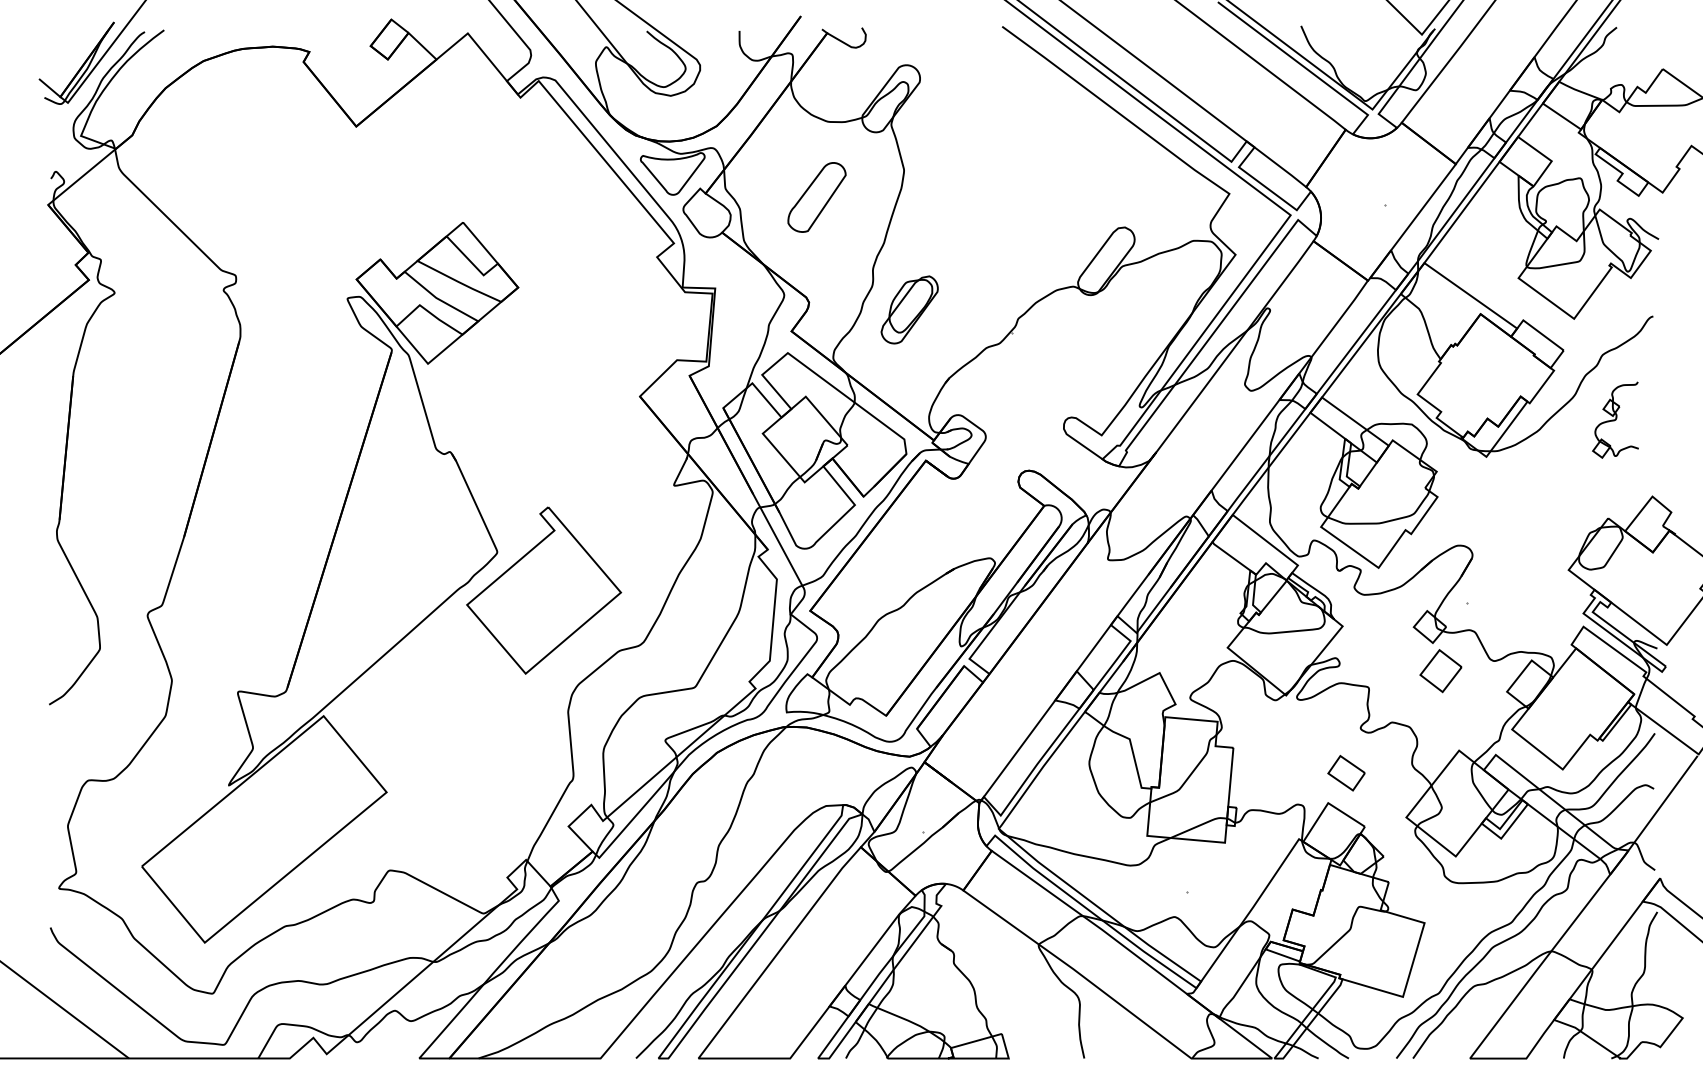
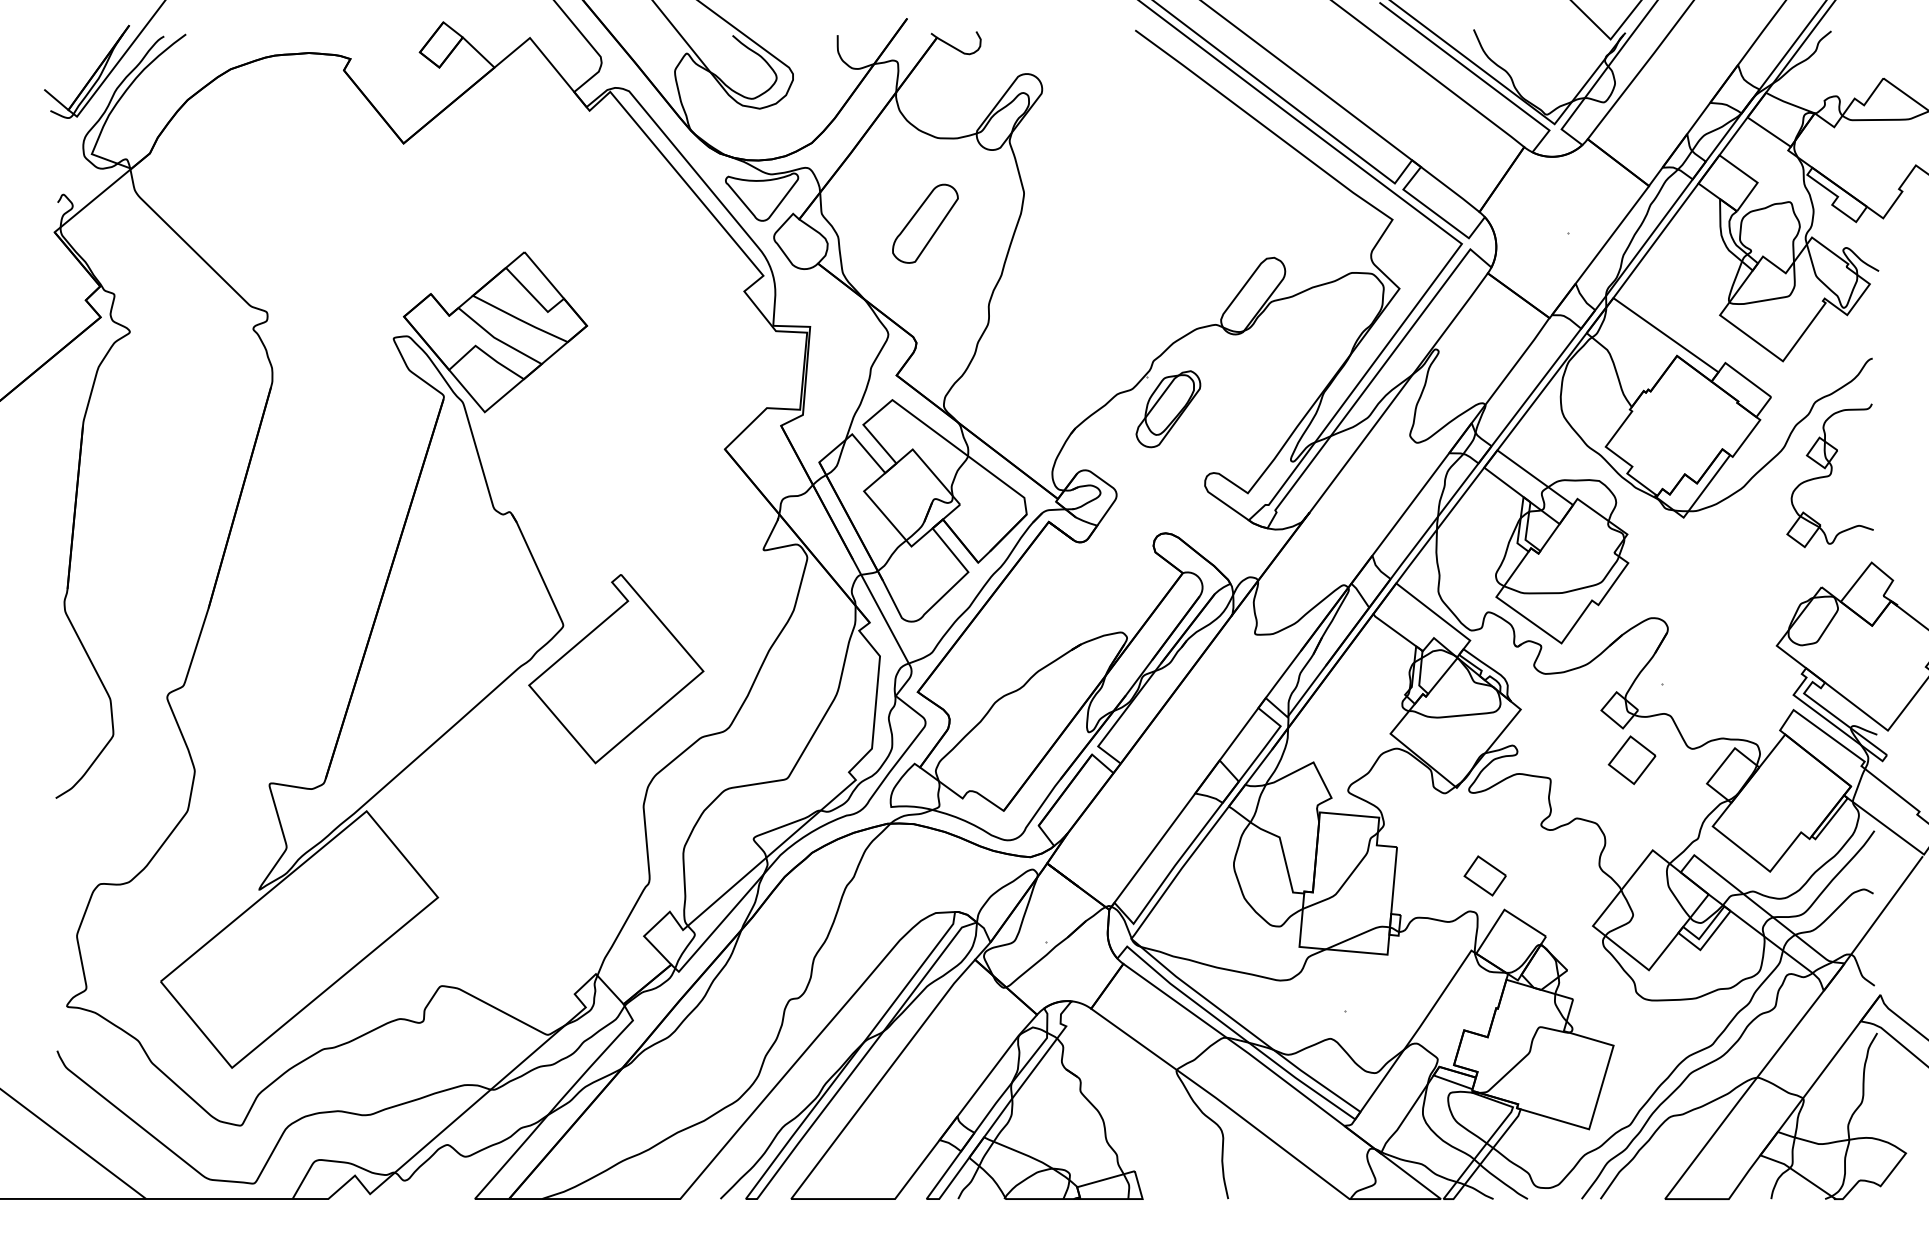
part: (909, 310) -> (1168, 409), moved
part: (1615, 419) -> (1829, 475), size x1.67
part: (1345, 772) -> (1484, 875), moved

